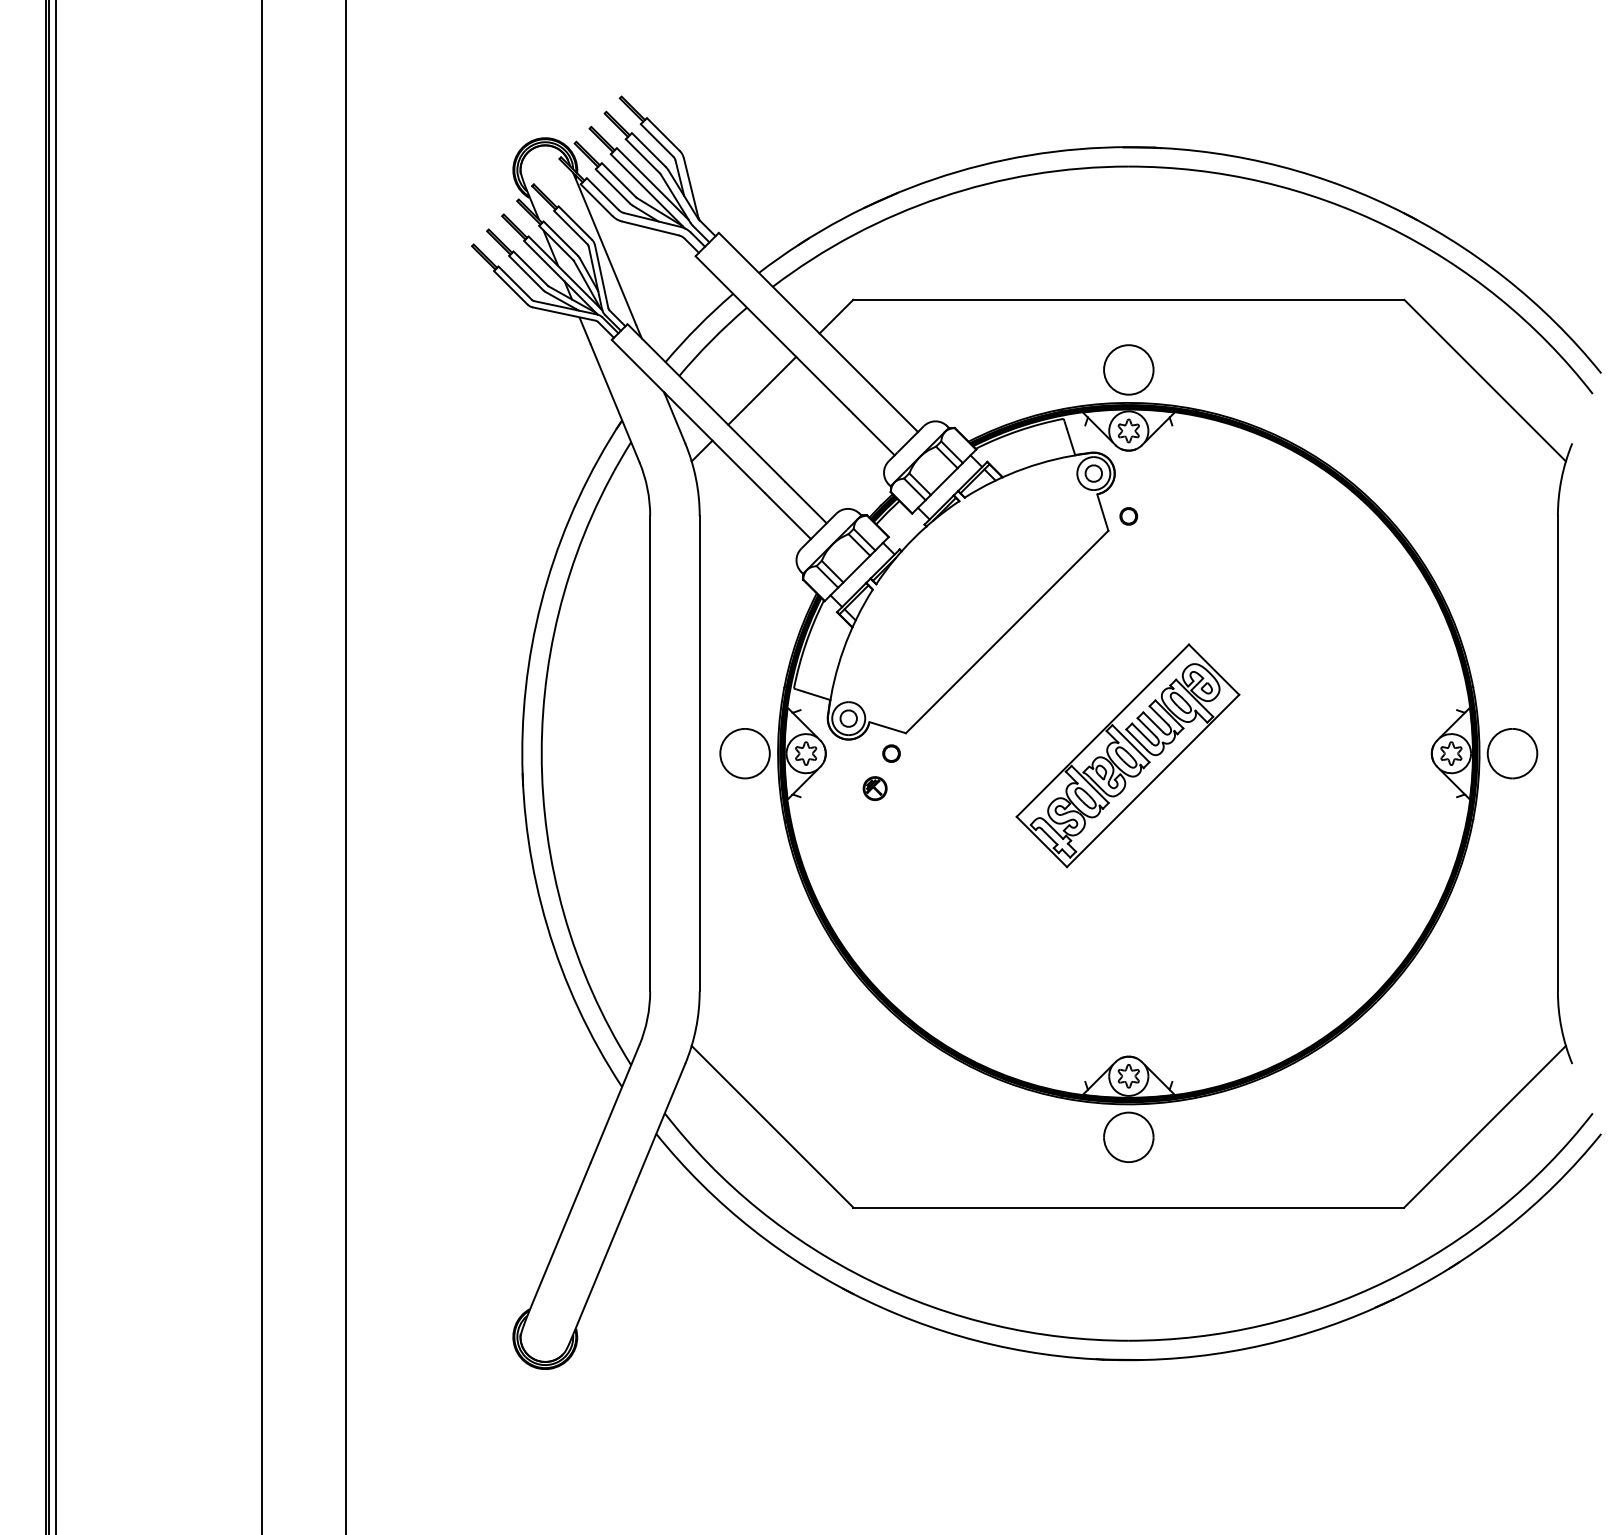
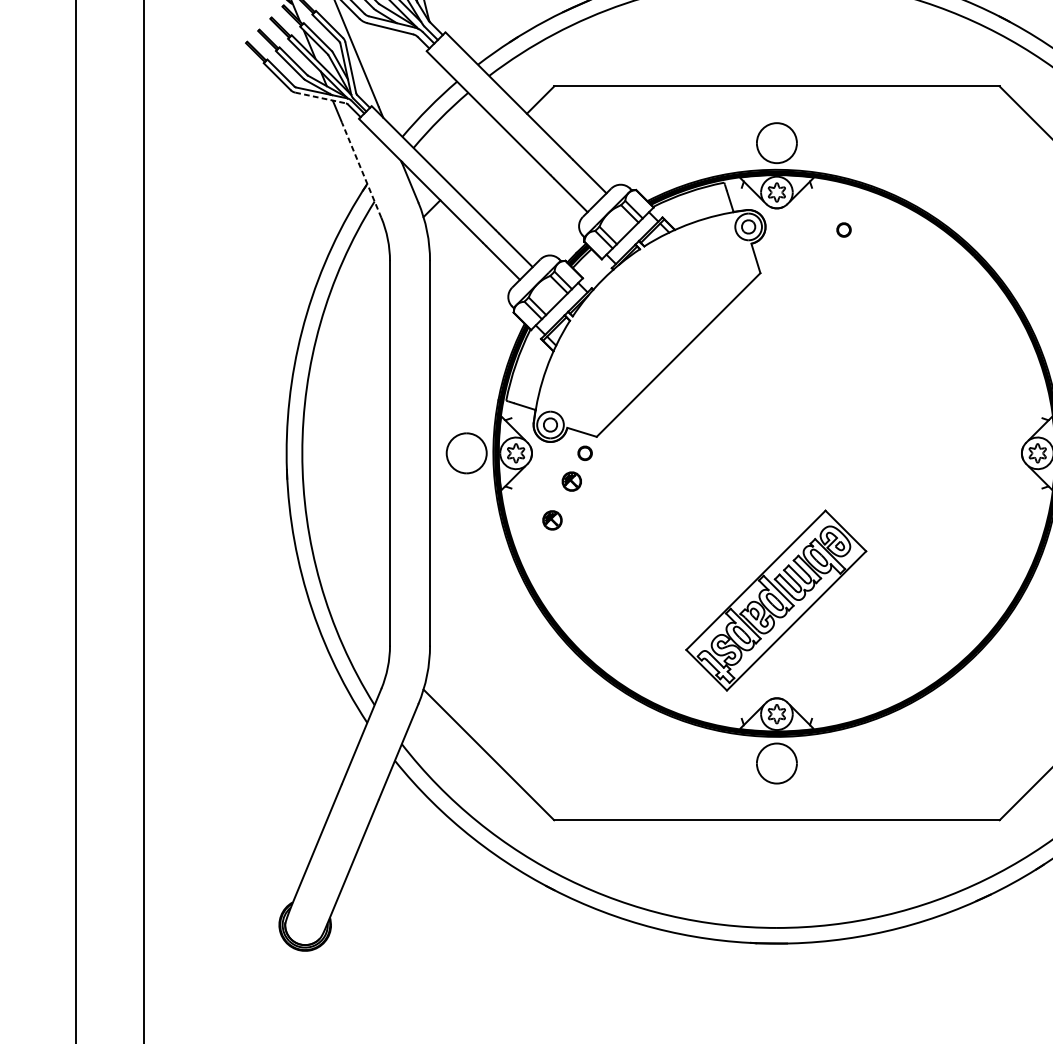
line: (564, 314) -> (320, 98), solid -> dashed
line: (762, 390) -> (480, 159), removed
line: (615, 403) -> (361, 170), solid -> dashed
part: (1128, 516) -> (843, 230), moved
part: (1127, 755) -> (775, 600), moved
part: (850, 836) -> (551, 520), added

